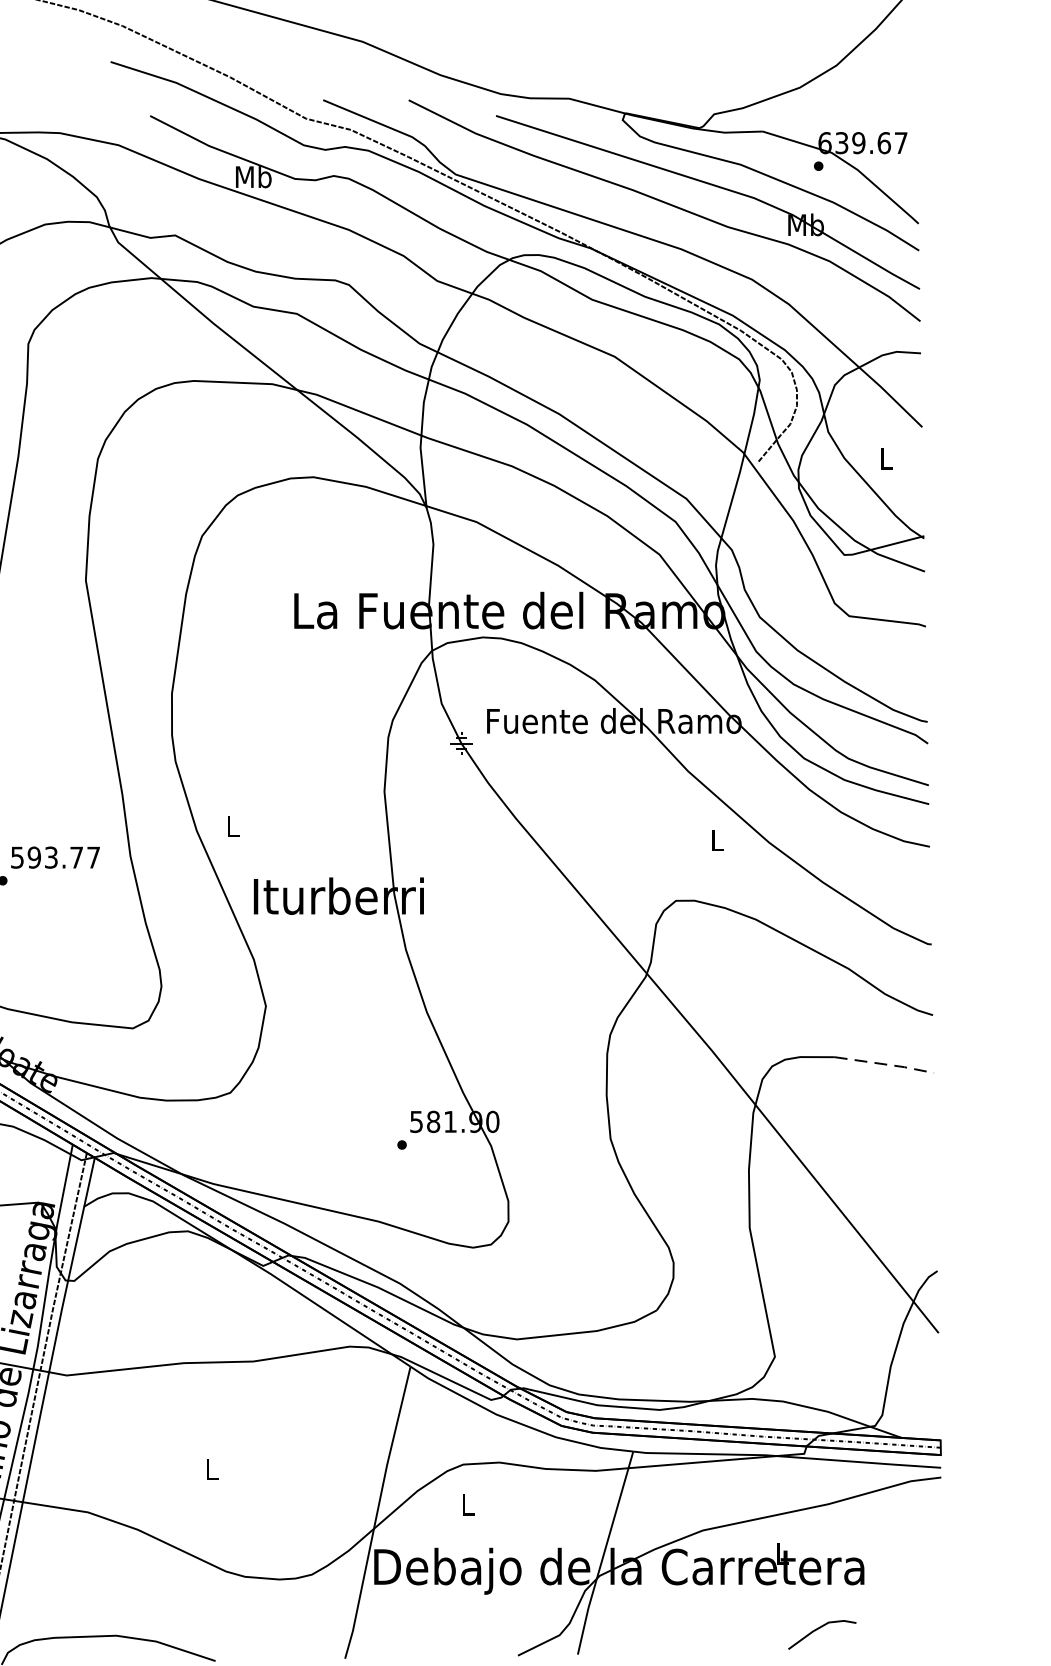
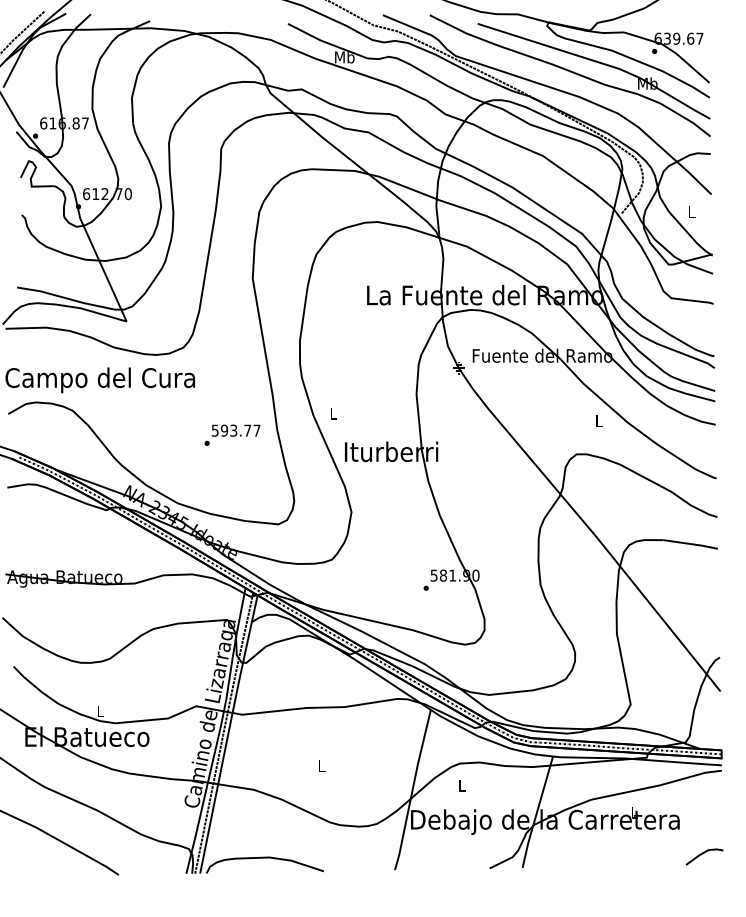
line: (885, 1065) -> (691, 544), dashed -> solid
line: (818, 1630) -> (702, 854), moved

